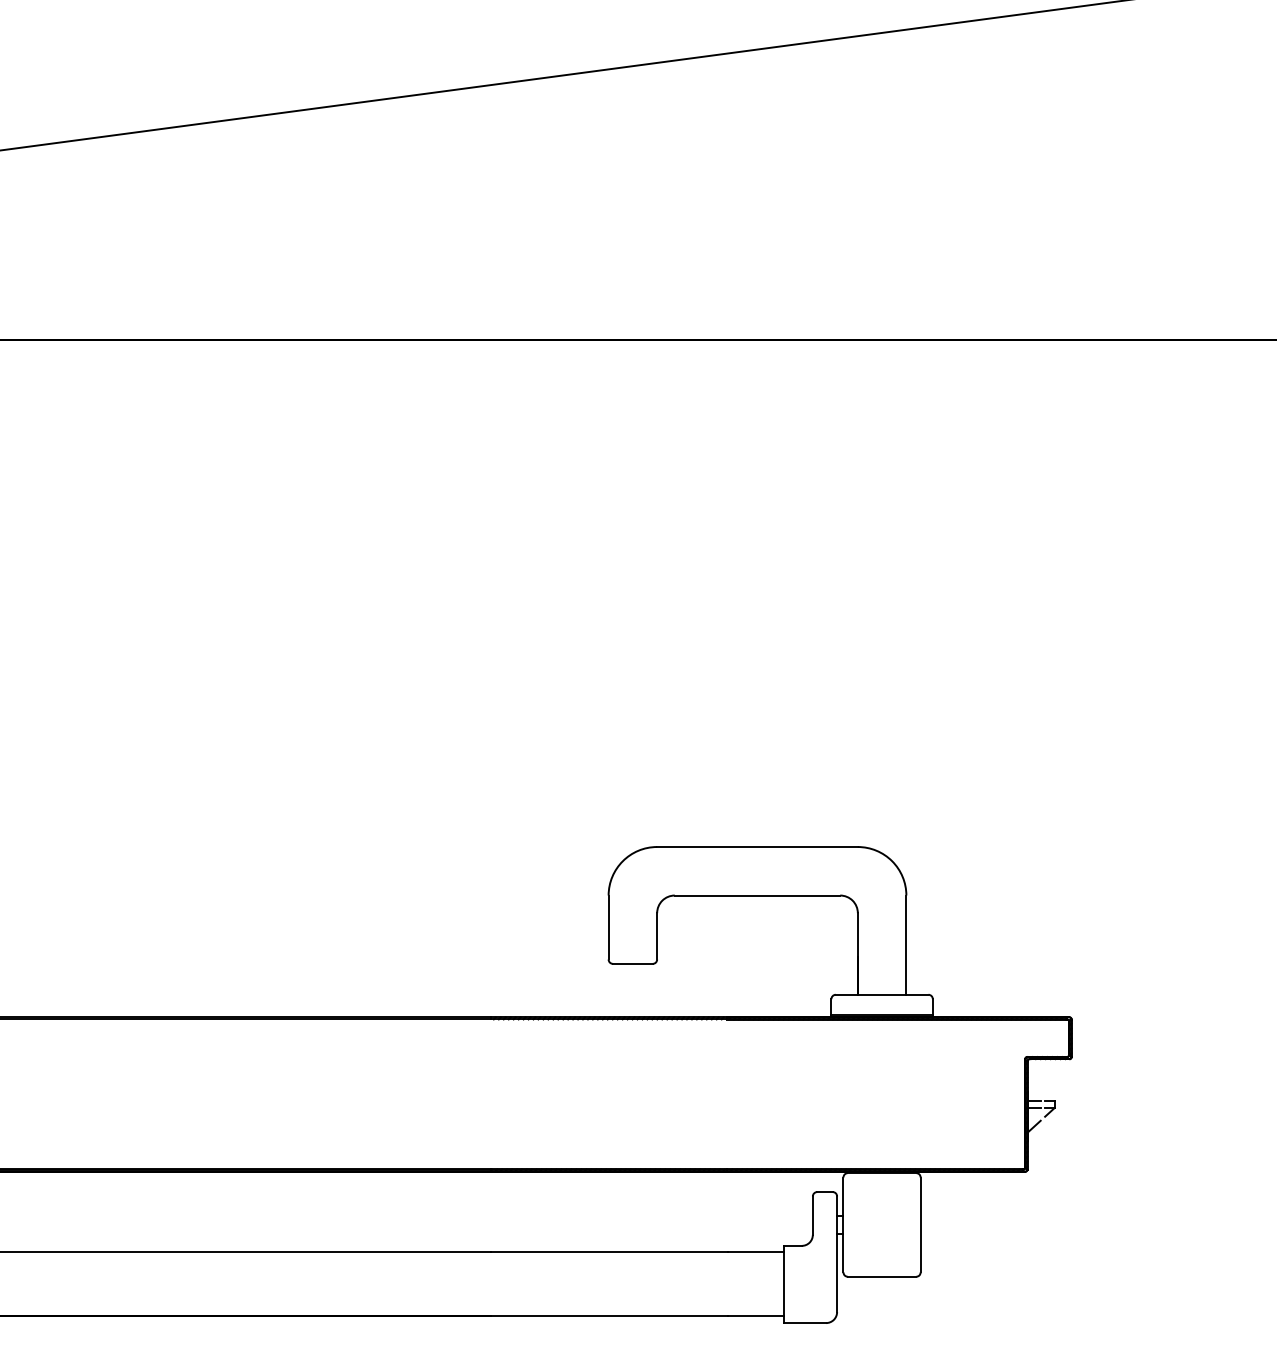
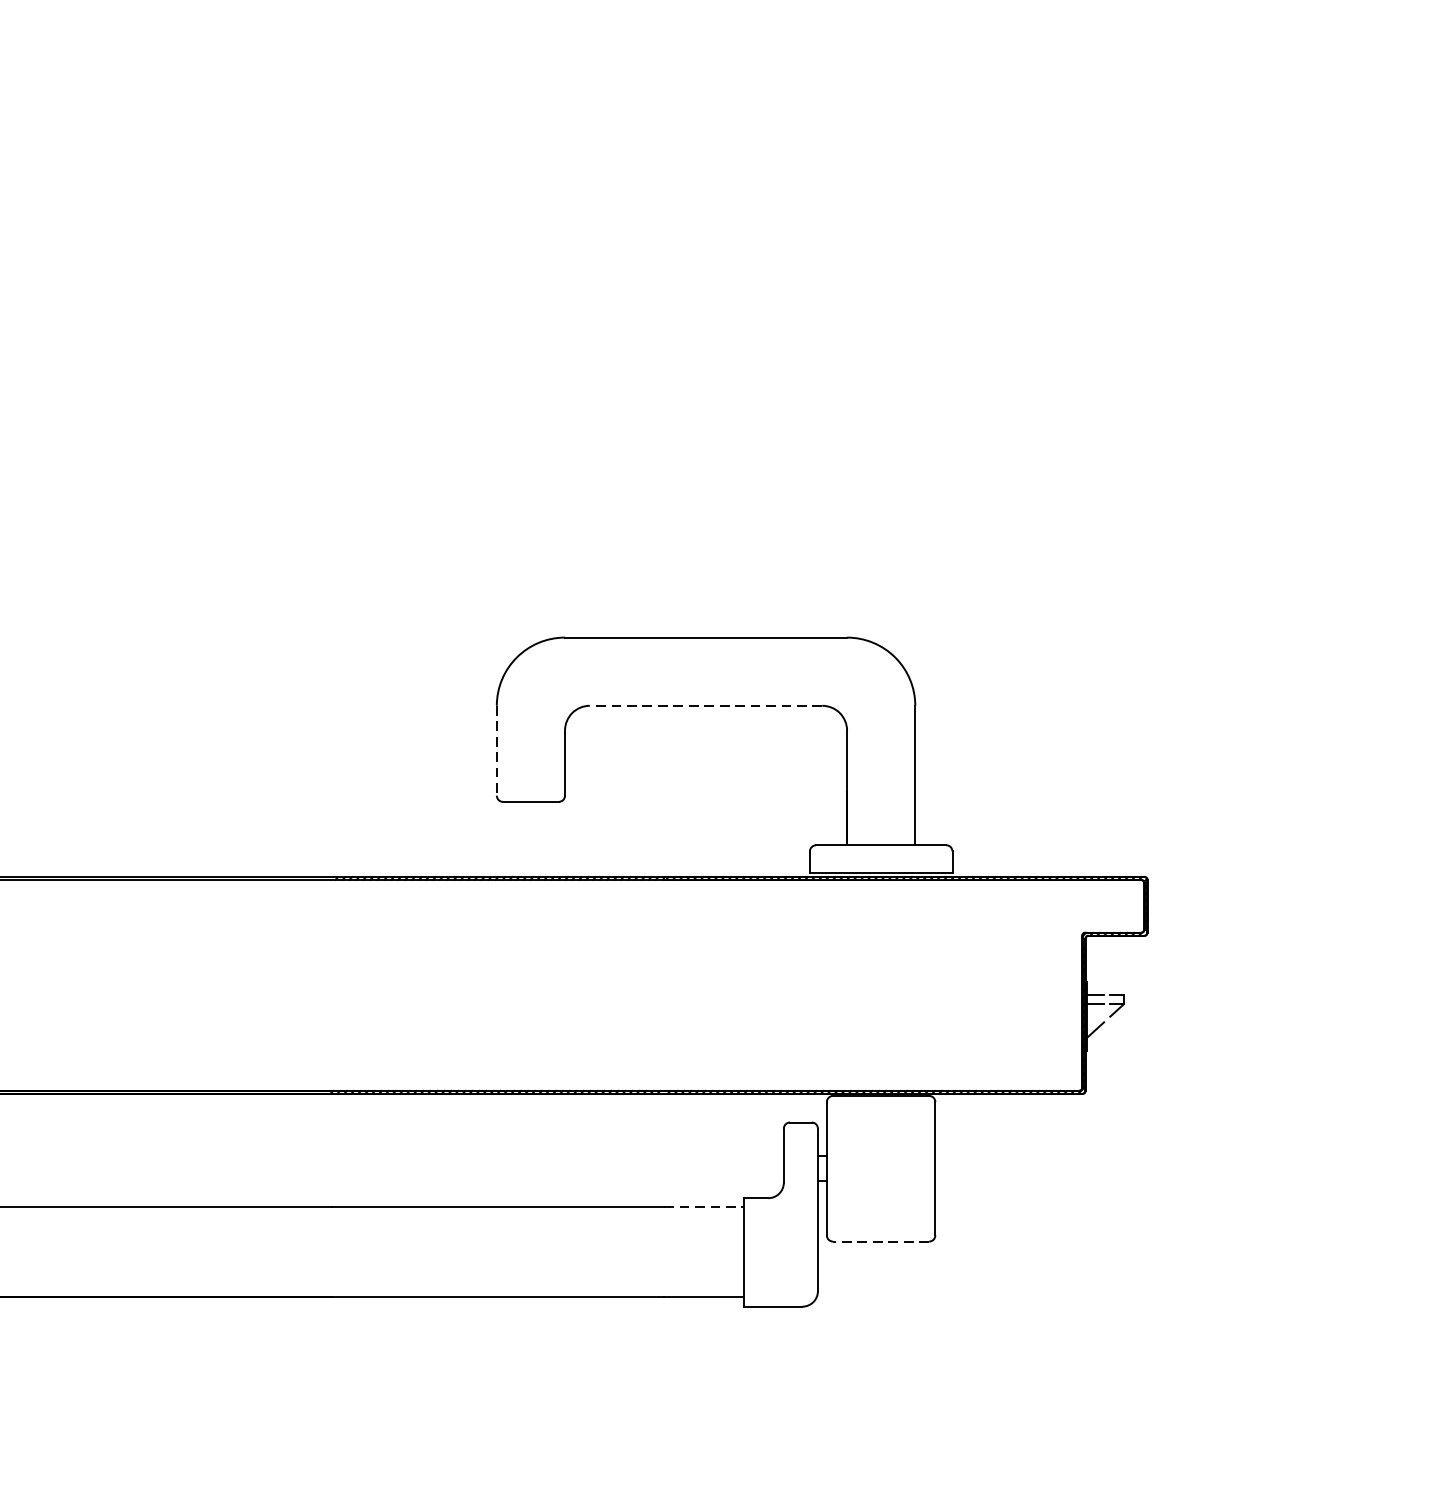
line: (757, 895) -> (706, 705), solid -> dashed
line: (608, 927) -> (496, 750), solid -> dashed
line: (756, 1252) -> (704, 1207), solid -> dashed
line: (881, 1276) -> (880, 1241), solid -> dashed

